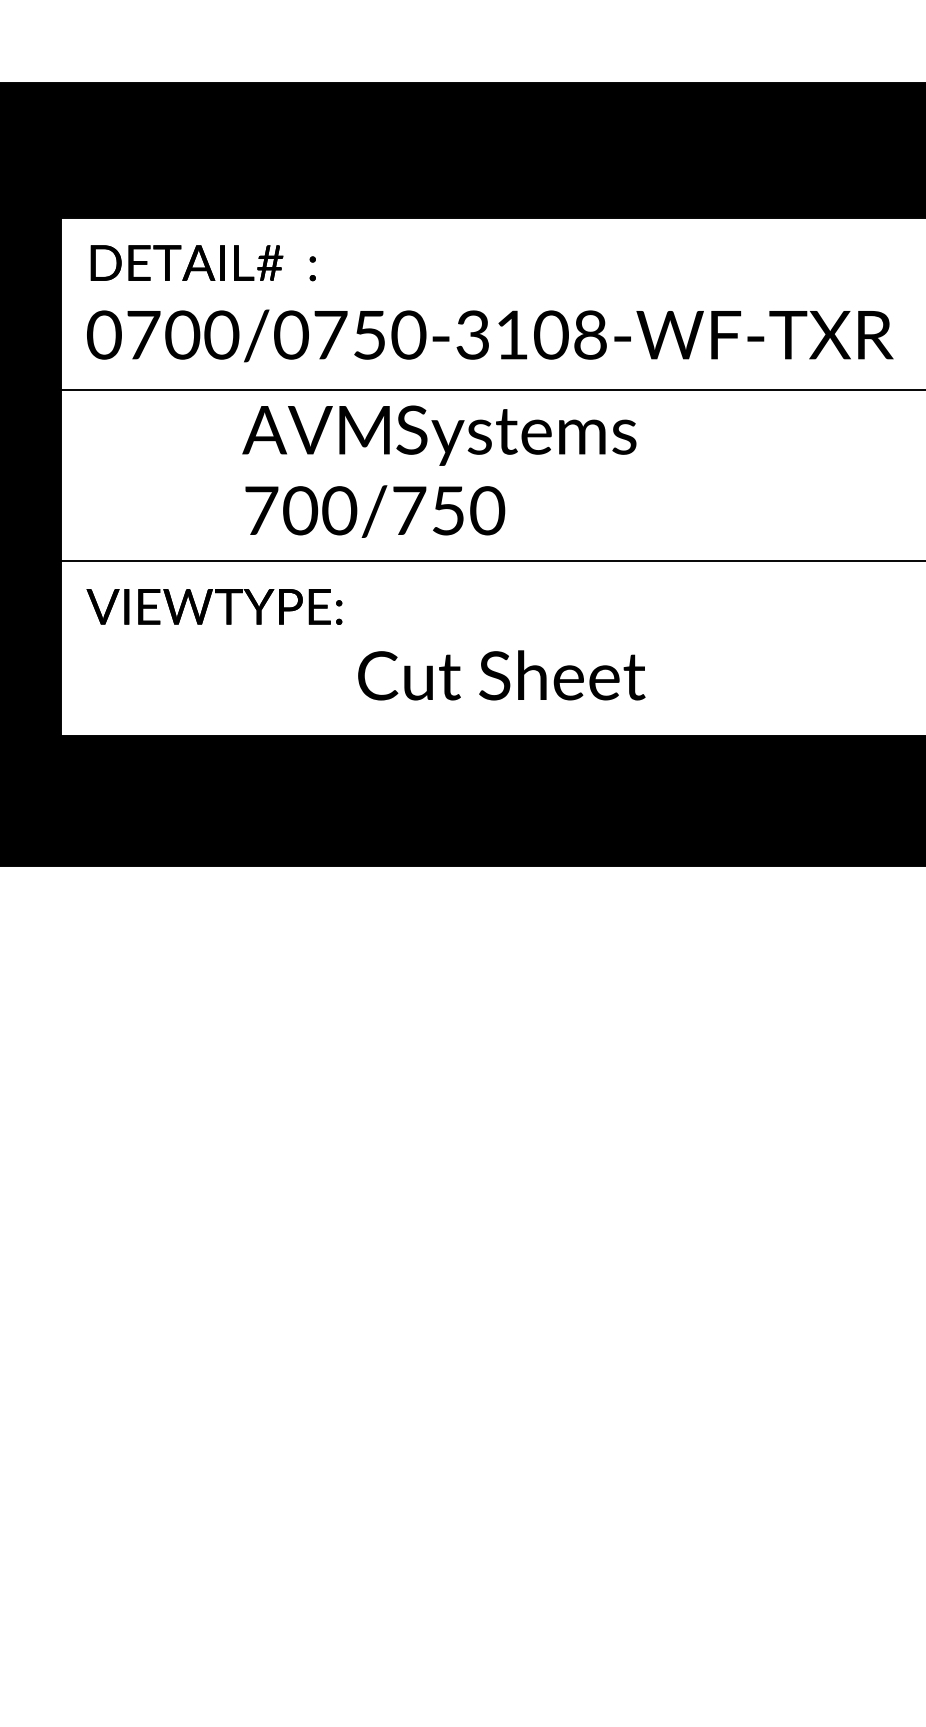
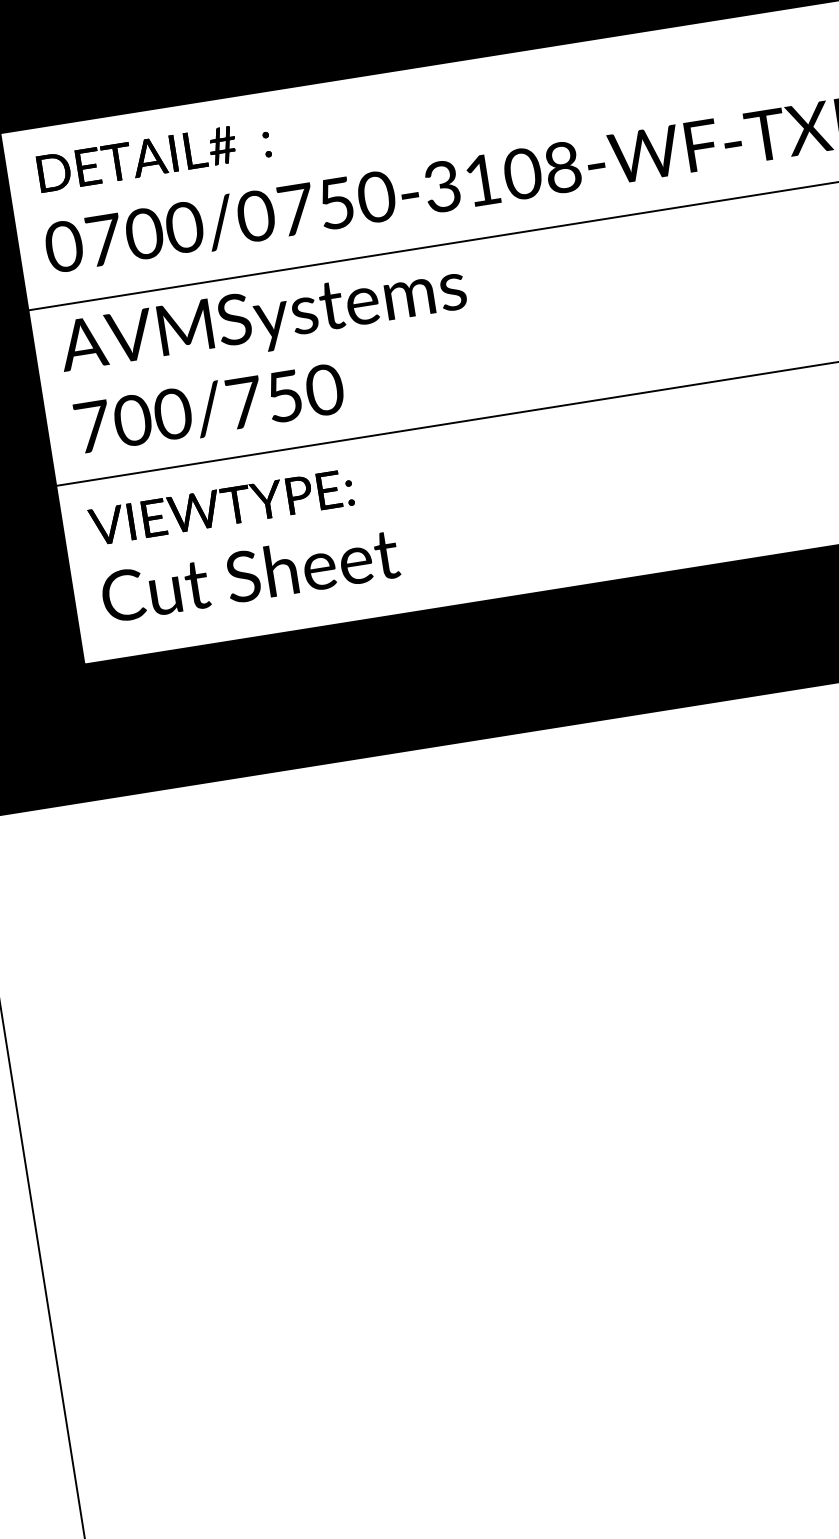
text: (439, 471) -> (269, 357), moved
text: (501, 675) -> (249, 575), moved

